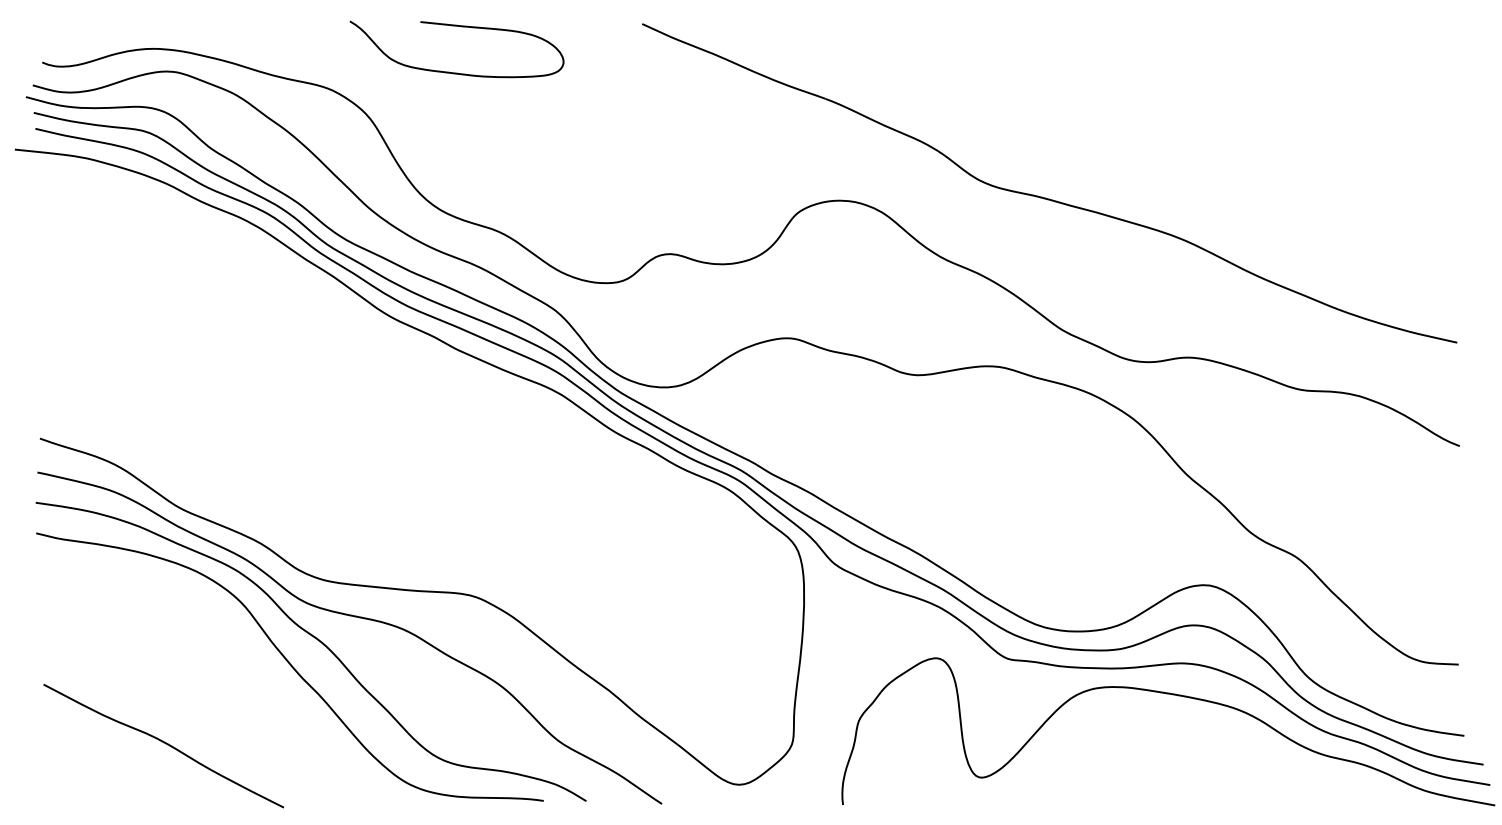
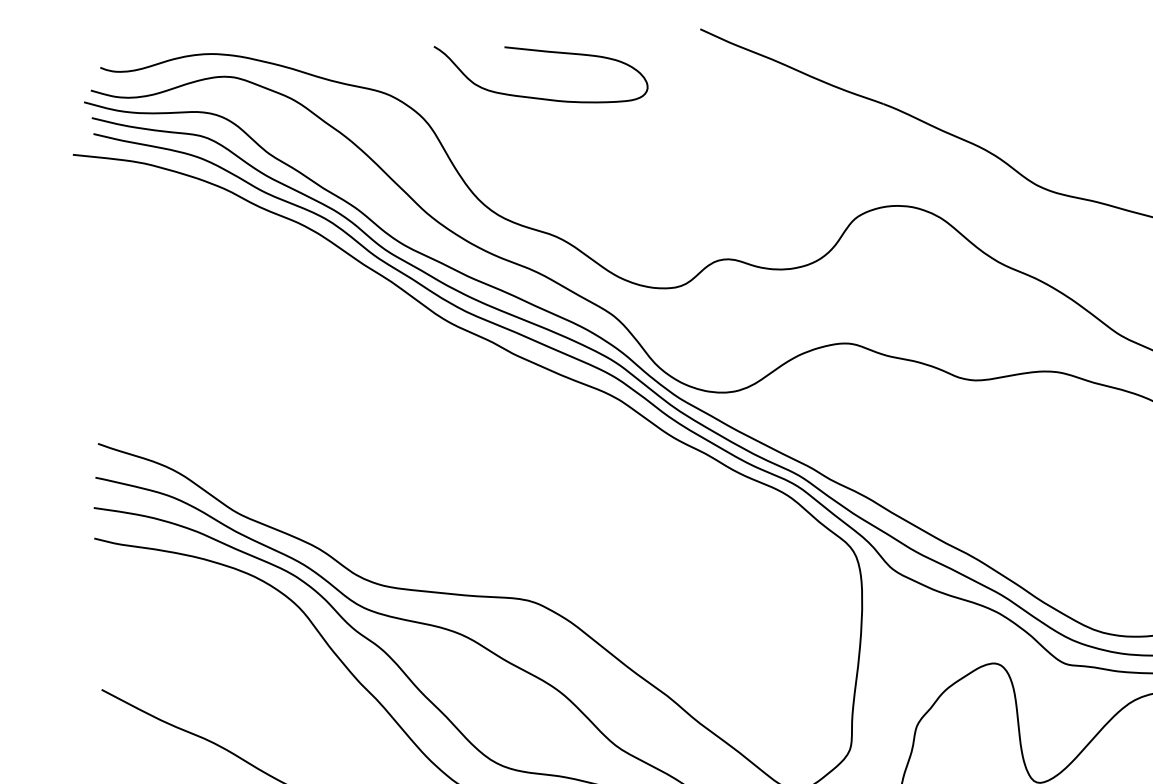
curve: (461, 27) -> (545, 52), moved

